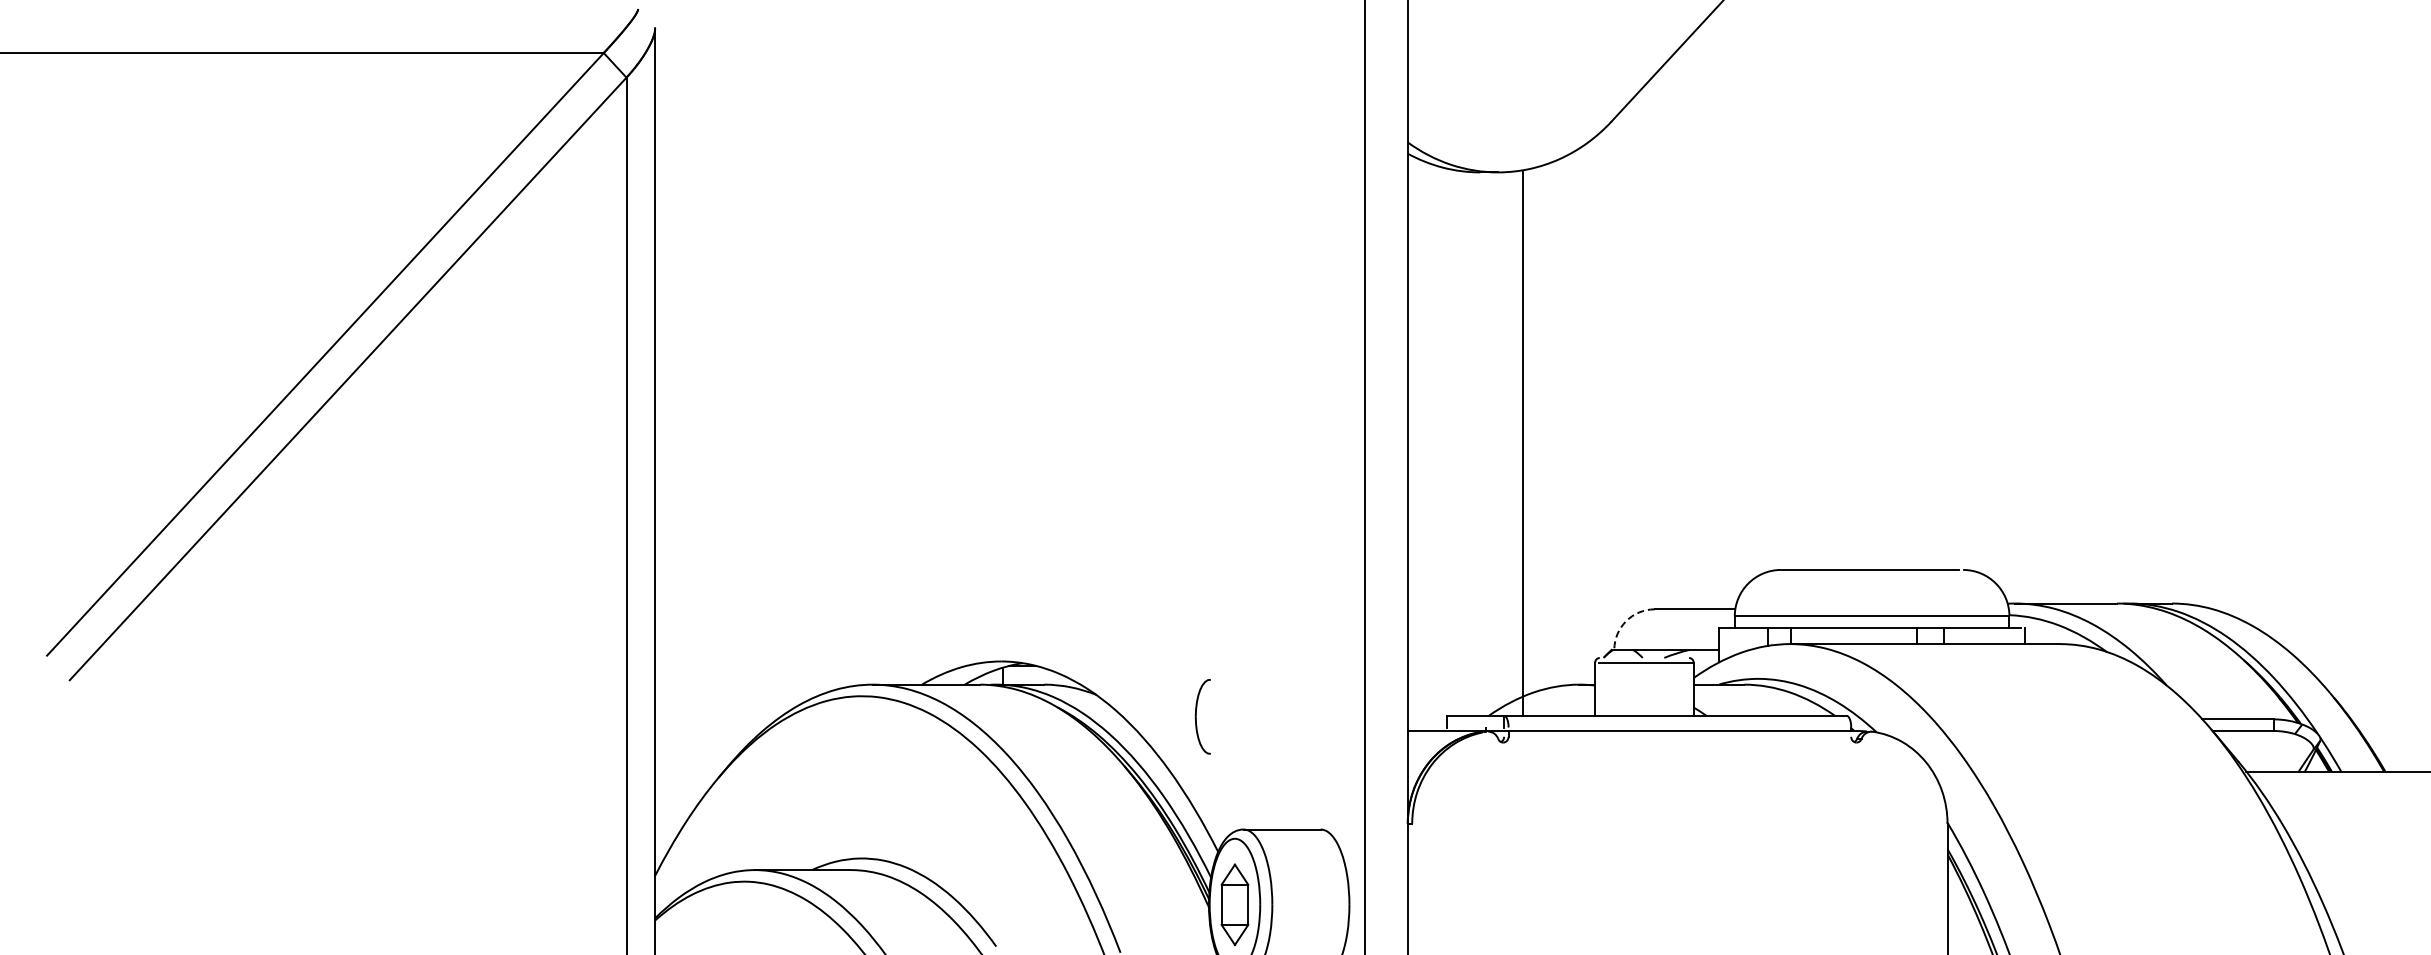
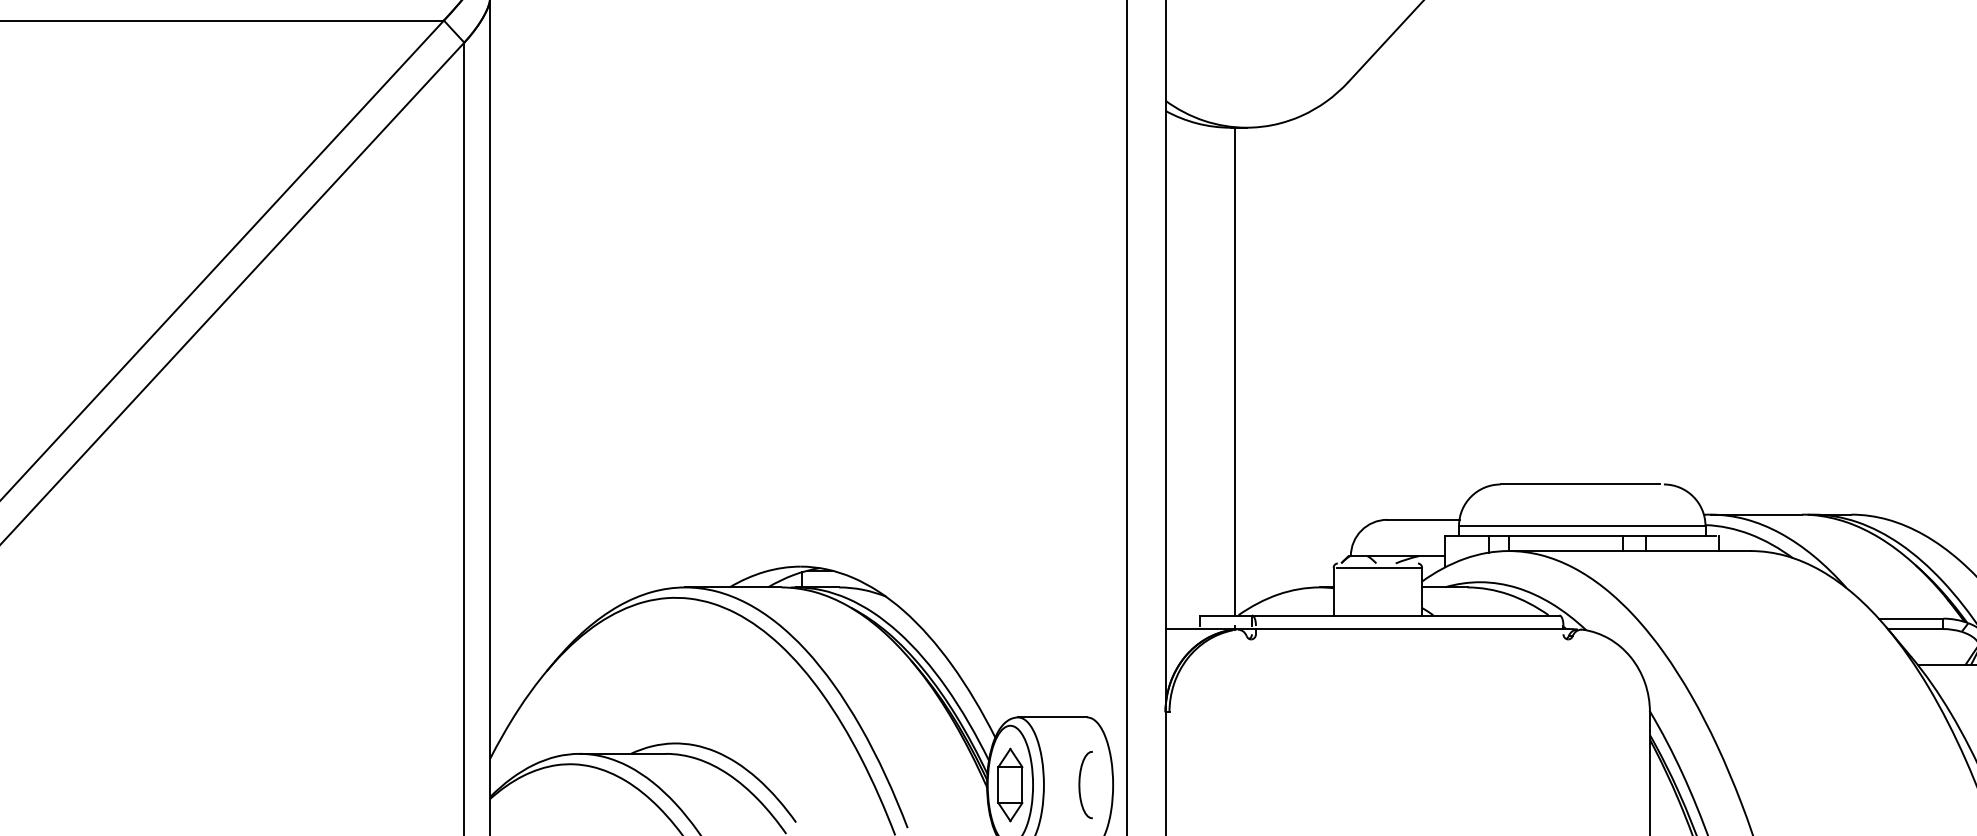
line: (1522, 443) -> (1235, 371), moved
arc: (1626, 621) -> (1361, 530), dashed -> solid
part: (1202, 716) -> (1085, 784), moved

